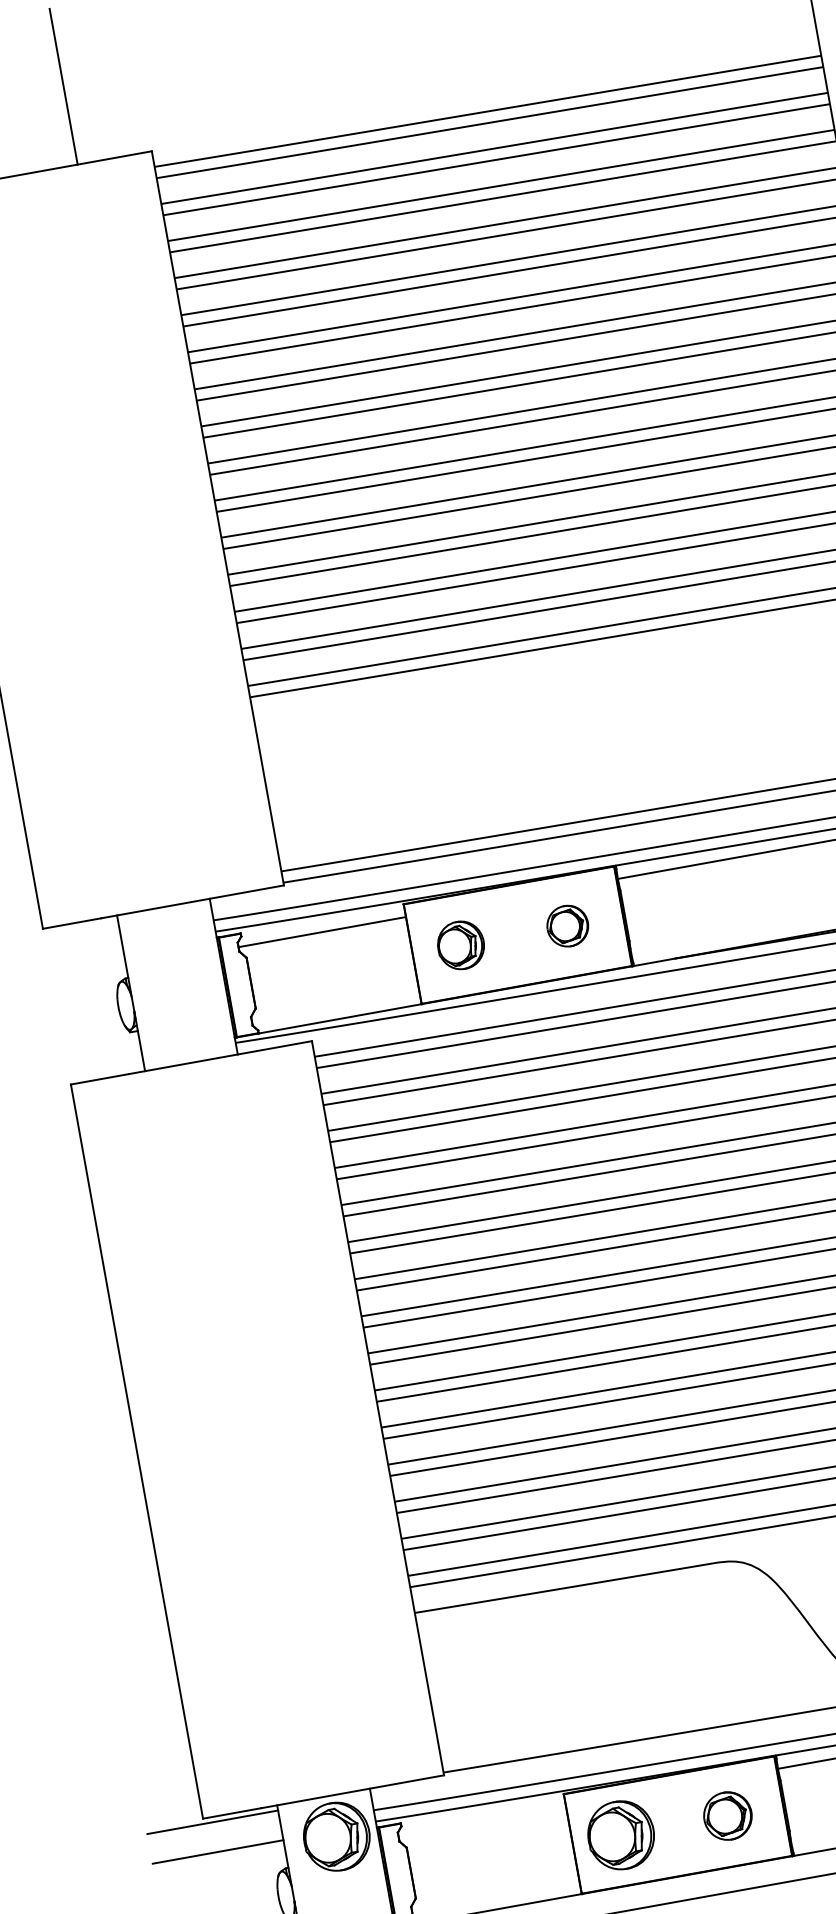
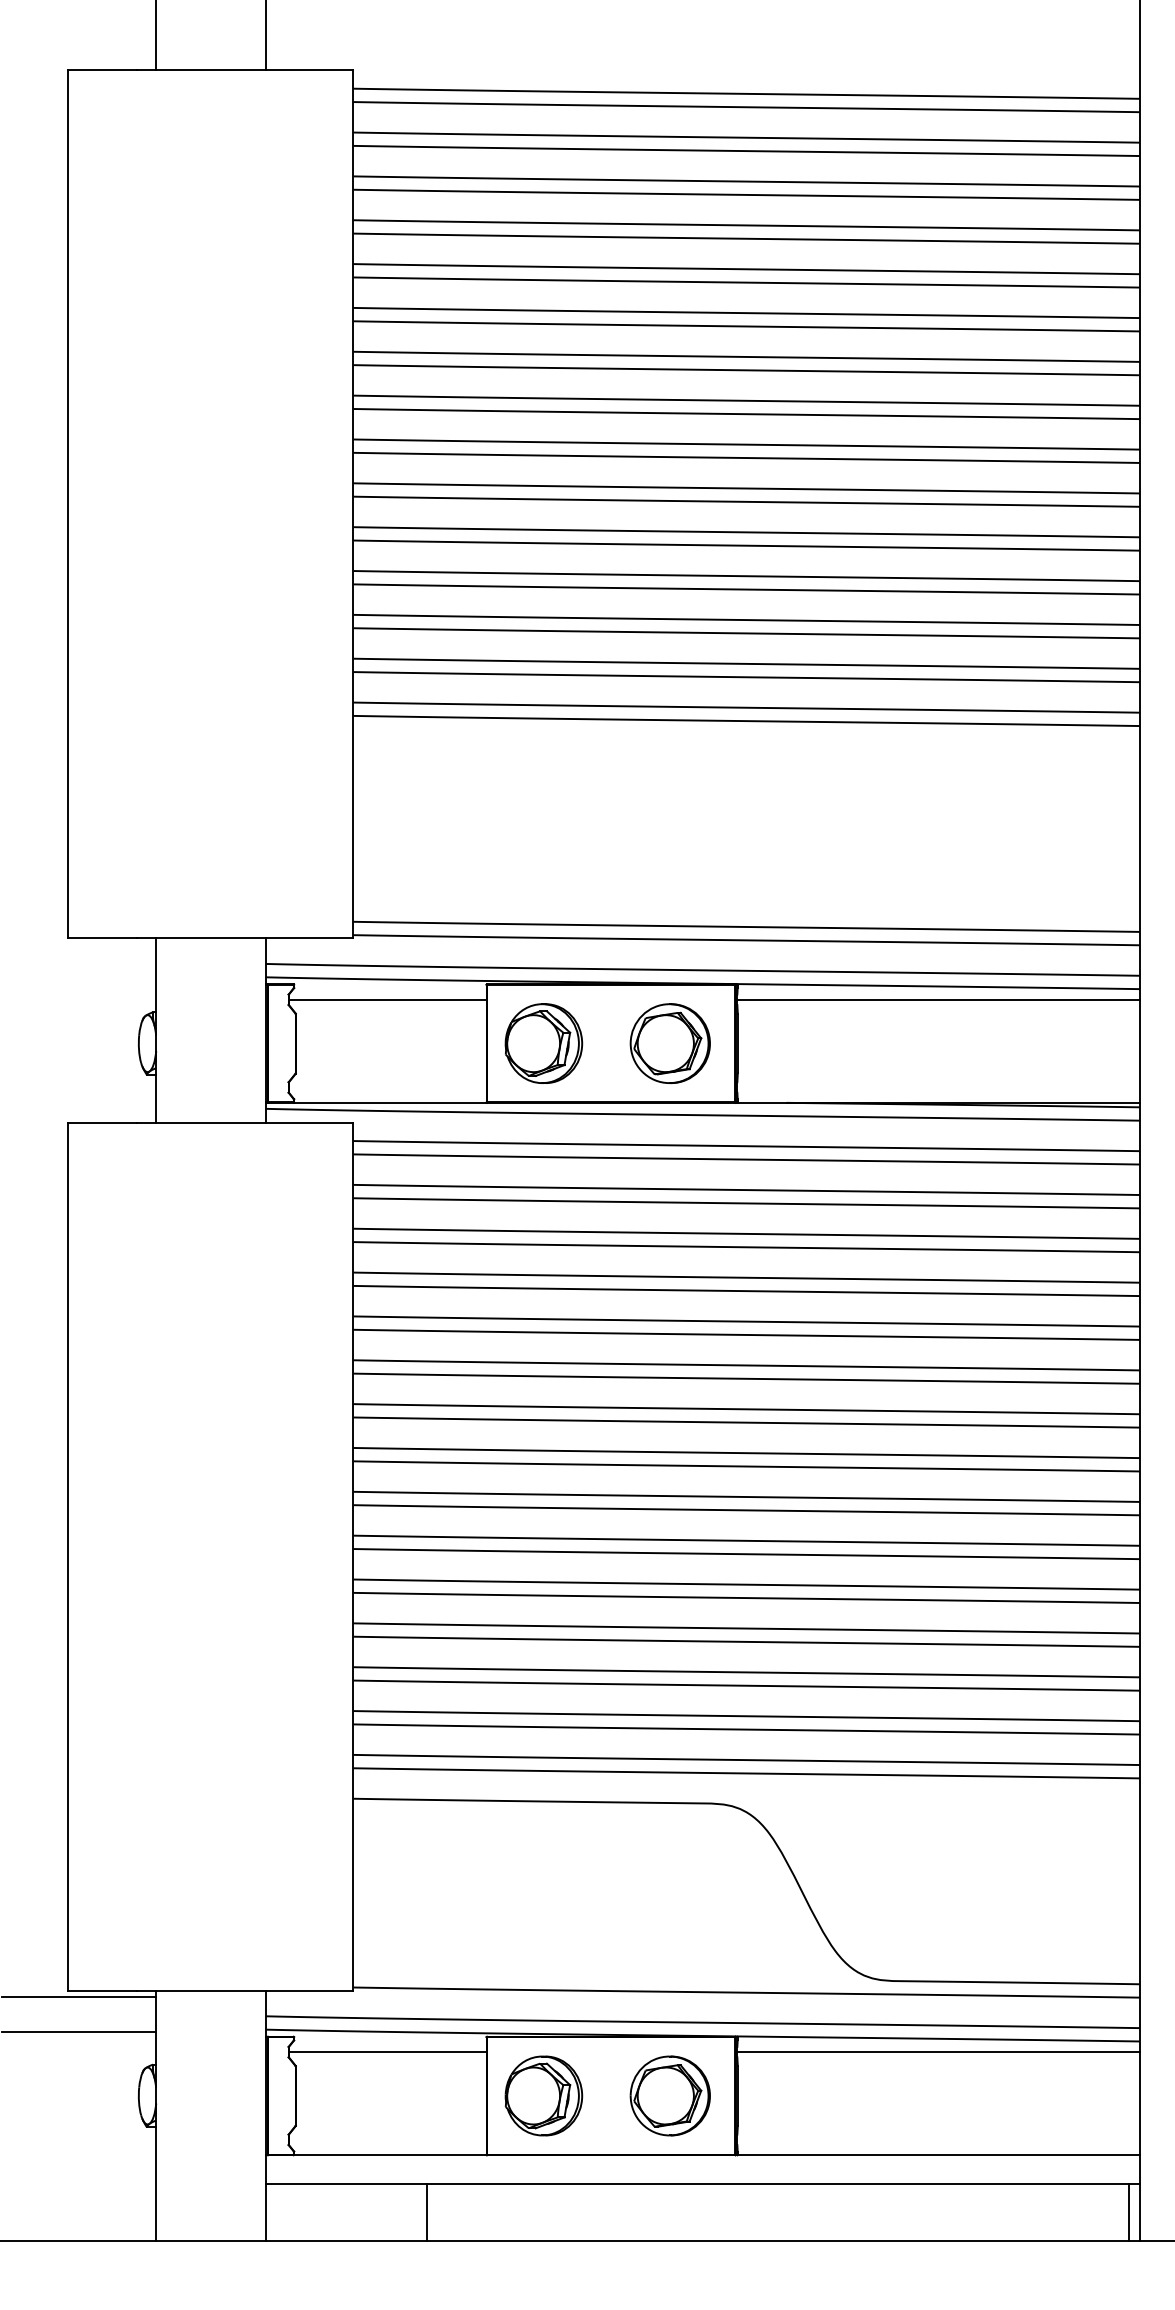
part: (567, 926) -> (669, 1043), size x1.67
part: (460, 945) -> (543, 1043), size x1.43
part: (727, 1815) -> (669, 2095), size x1.43
line: (482, 1822) -> (387, 2052), added
part: (336, 1836) -> (217, 2038), removed

